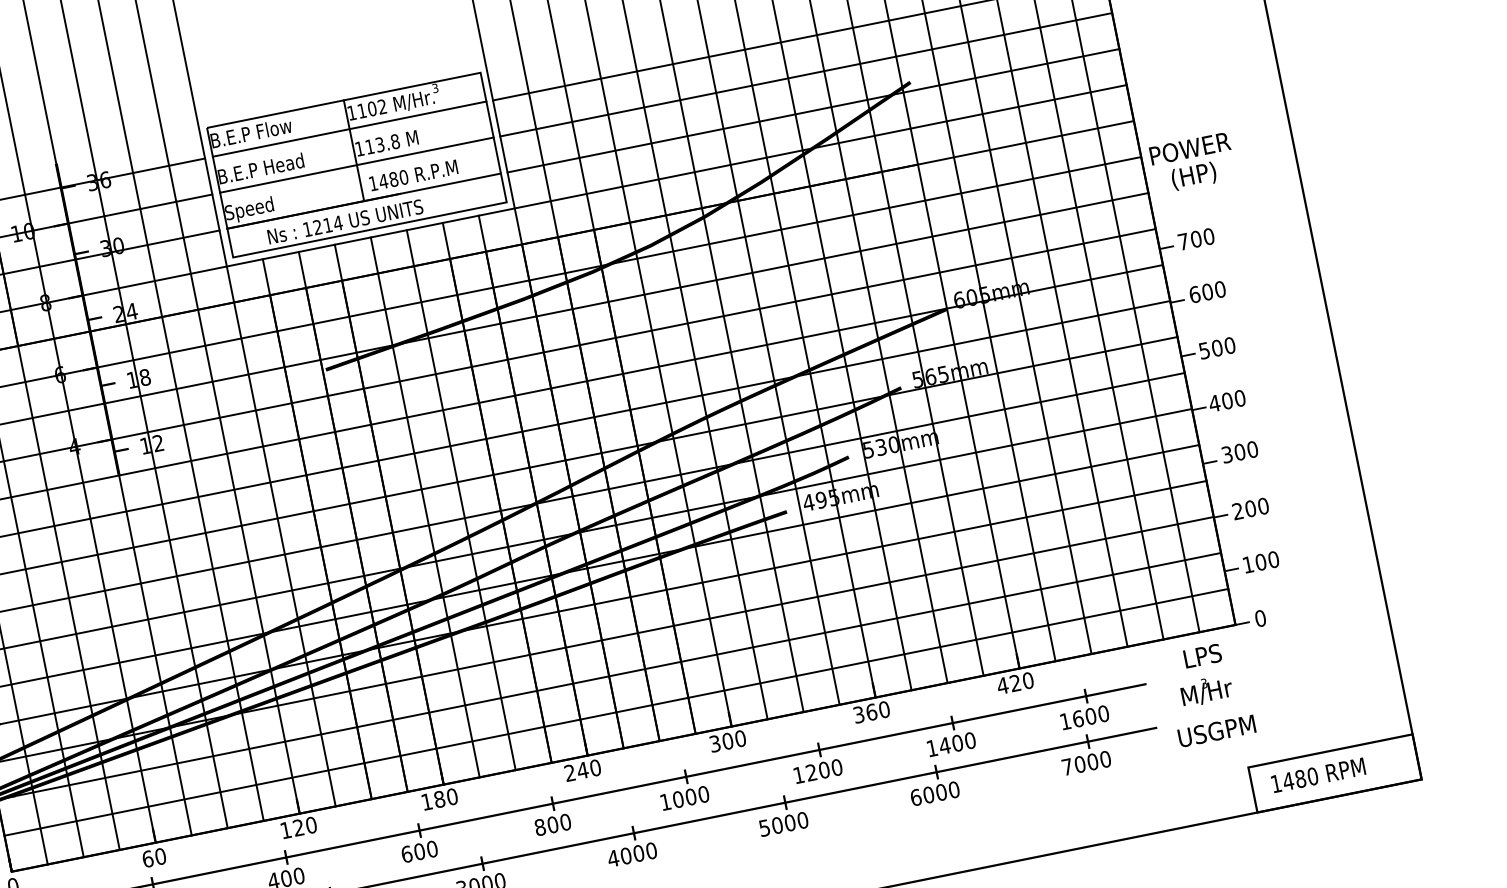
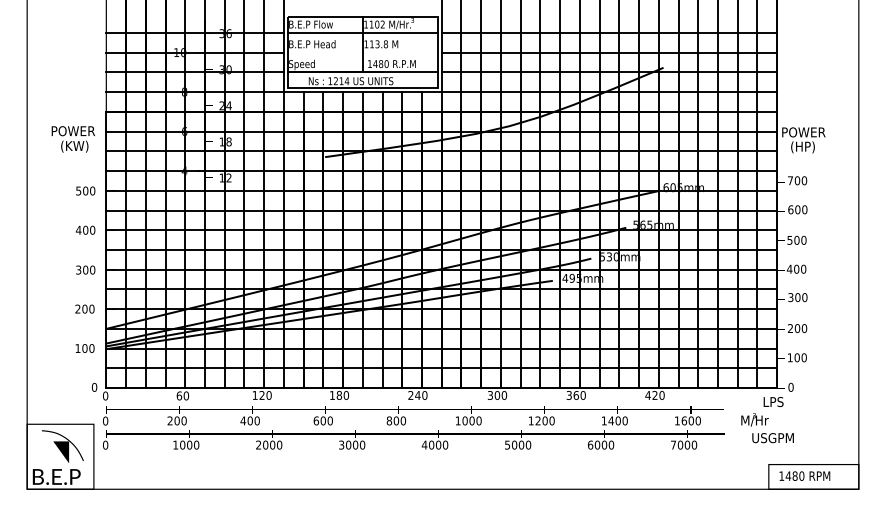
line: (357, 164) -> (363, 52), removed
text: (1202, 655) -> (773, 401), moved
text: (1215, 732) -> (772, 438), moved

